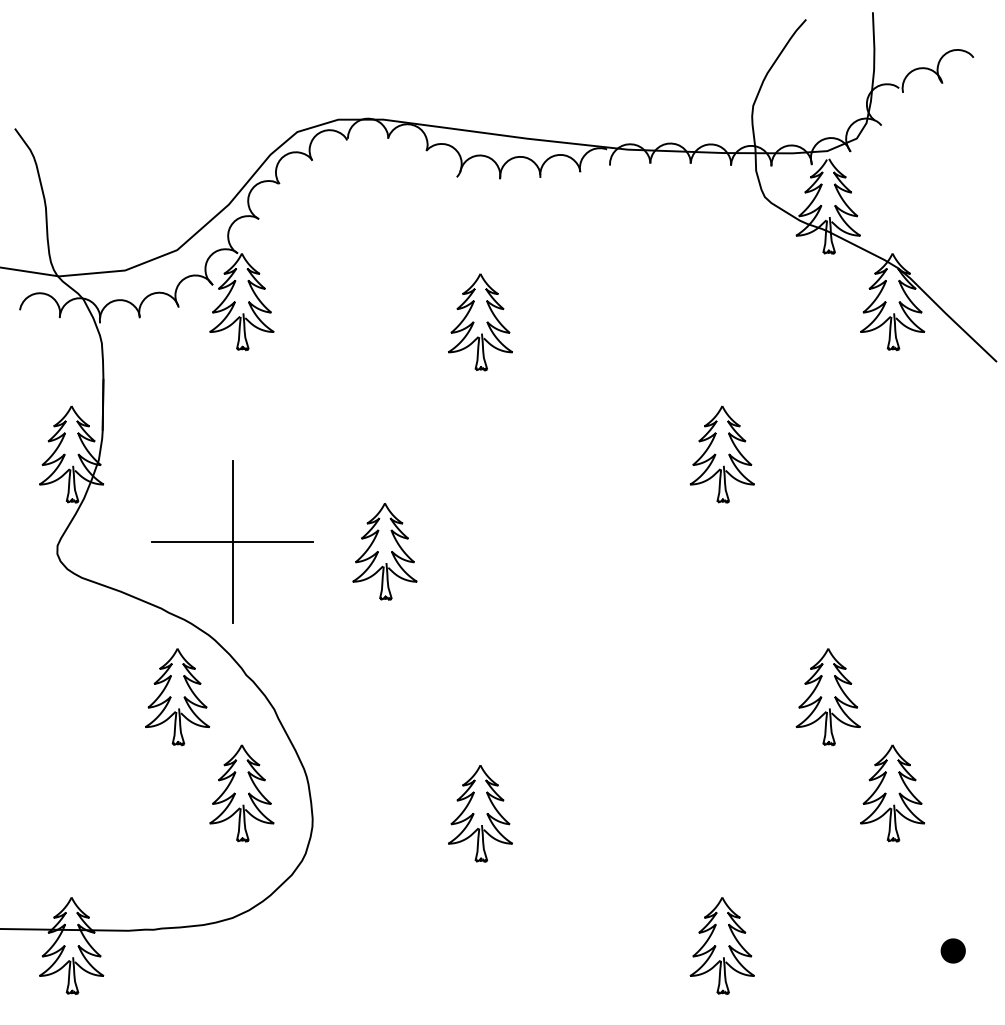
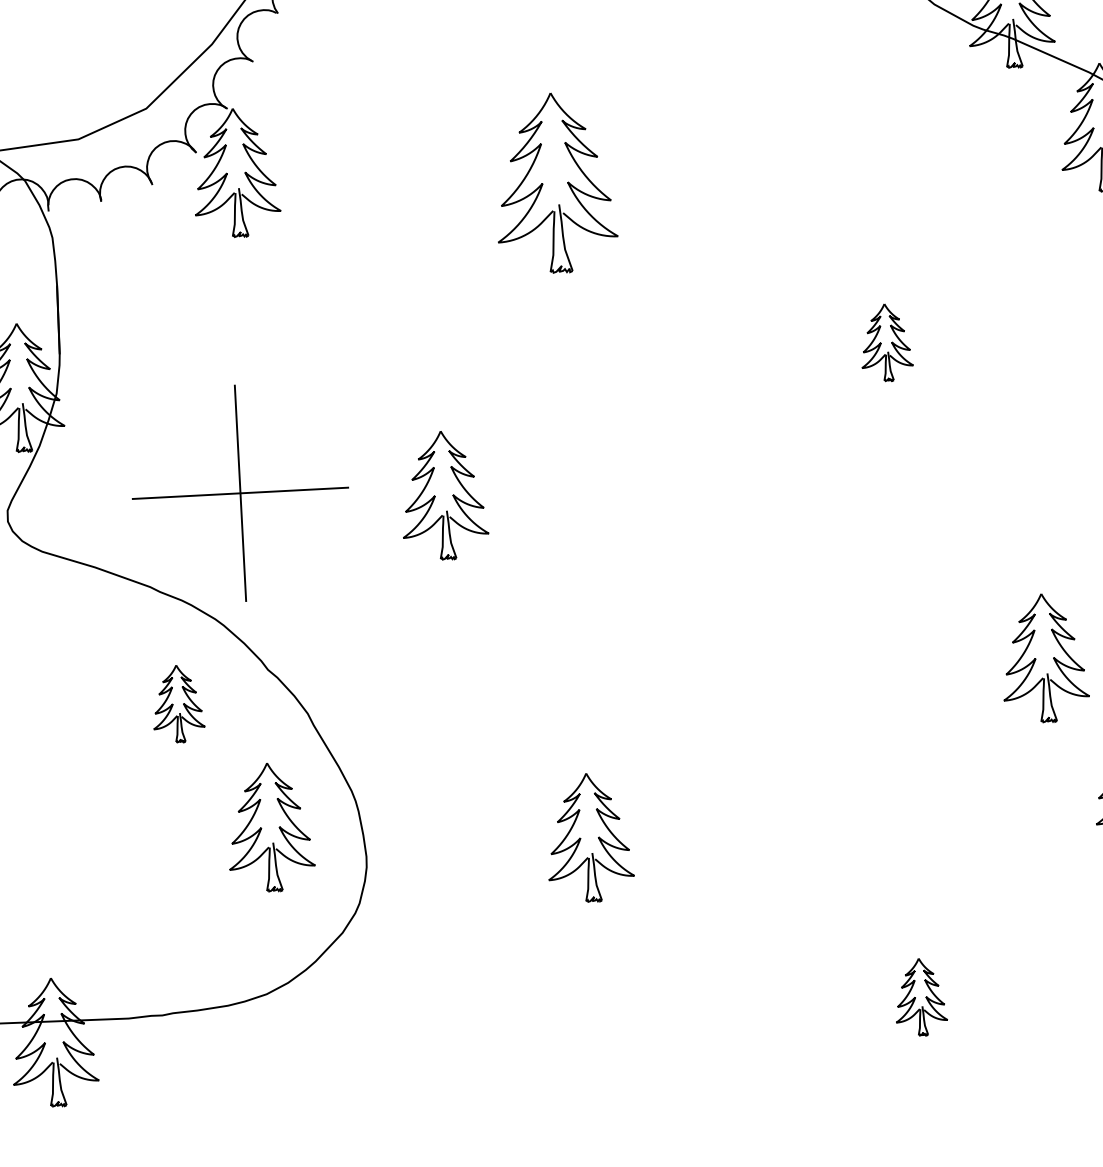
part: (480, 322) -> (555, 183), size x1.4
part: (721, 454) -> (885, 342), size x0.6
part: (177, 697) -> (177, 704), size x0.6
part: (721, 945) -> (919, 996), size x0.6

